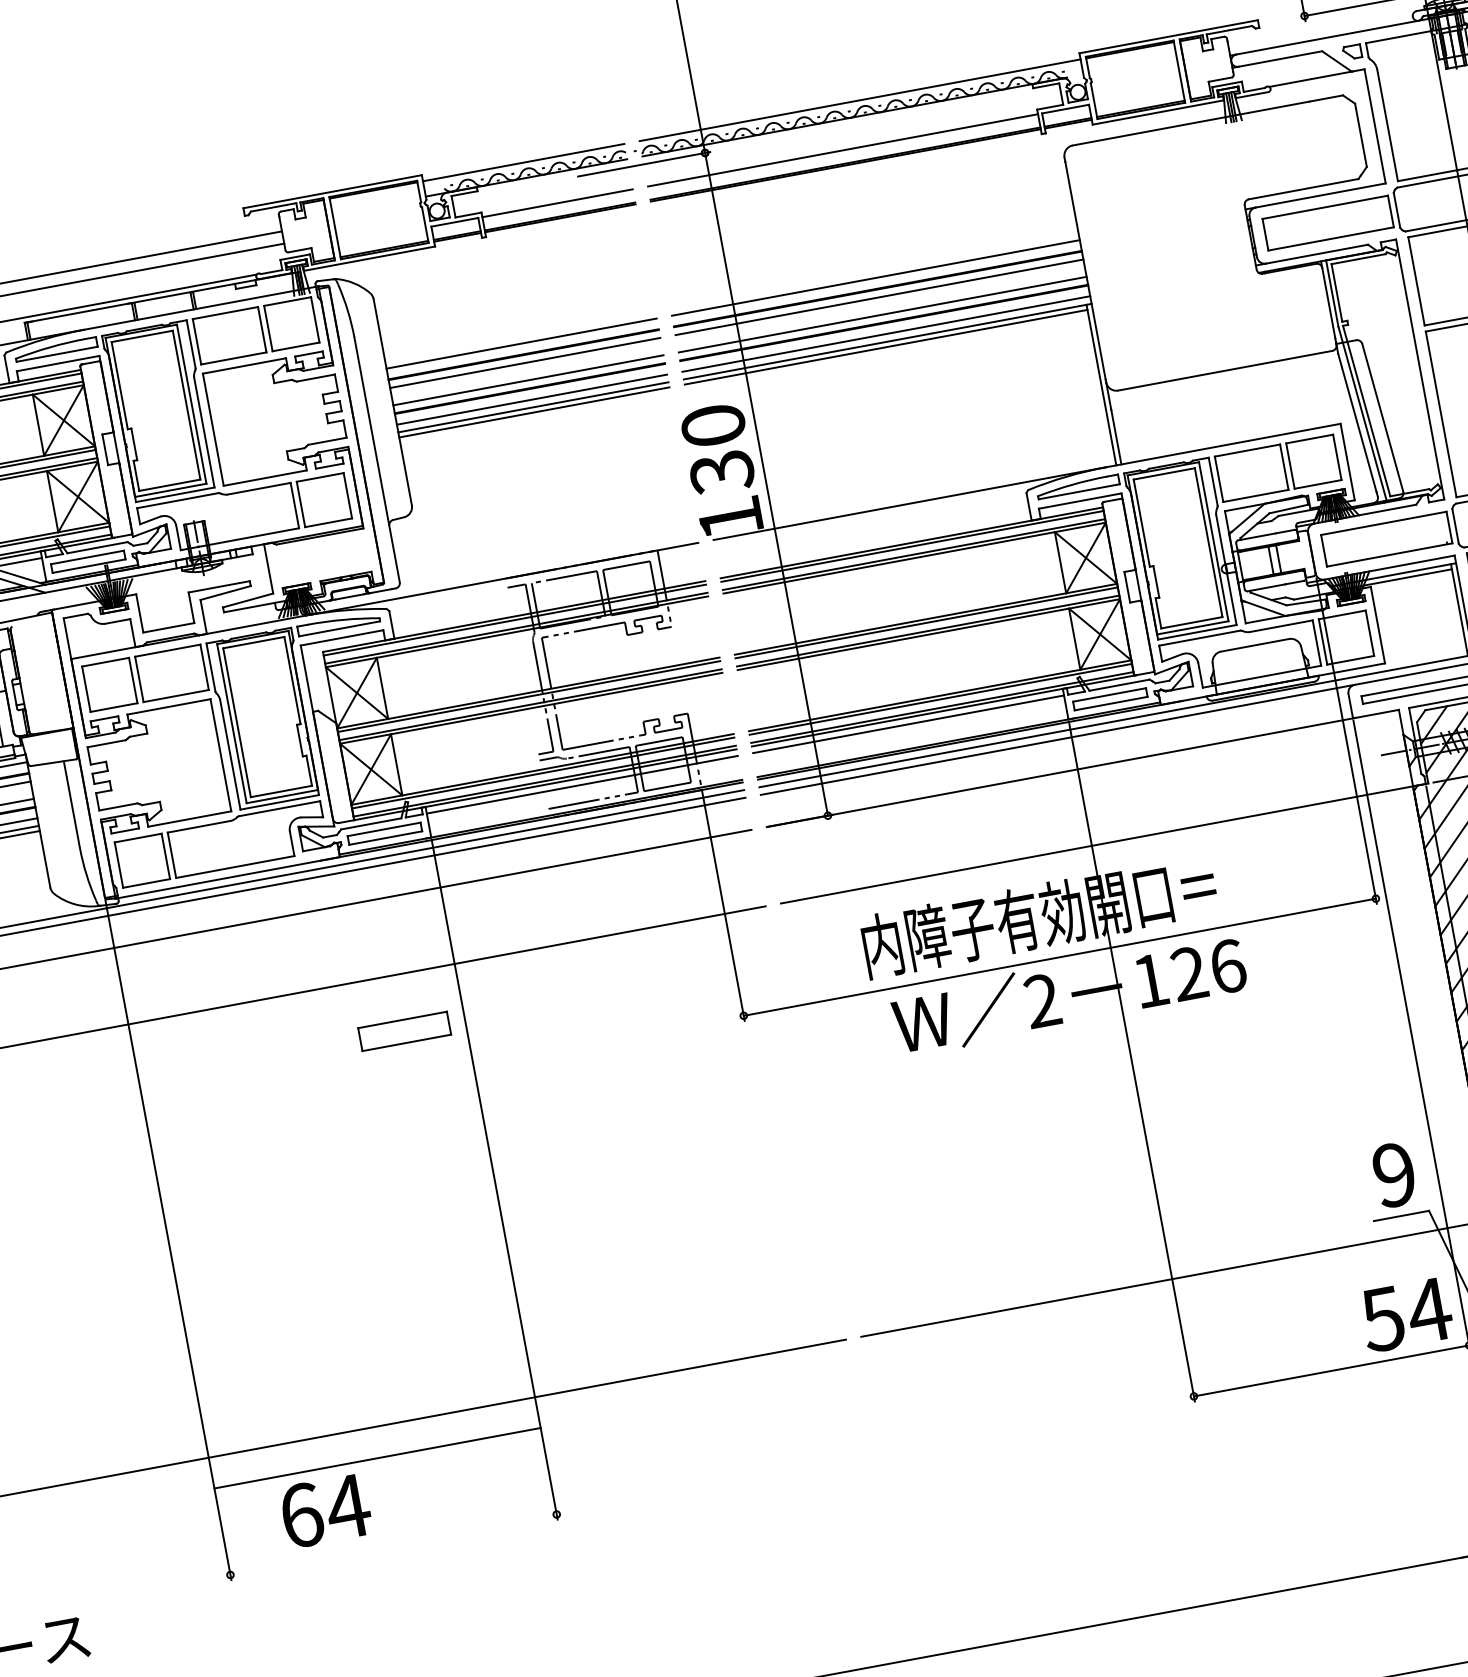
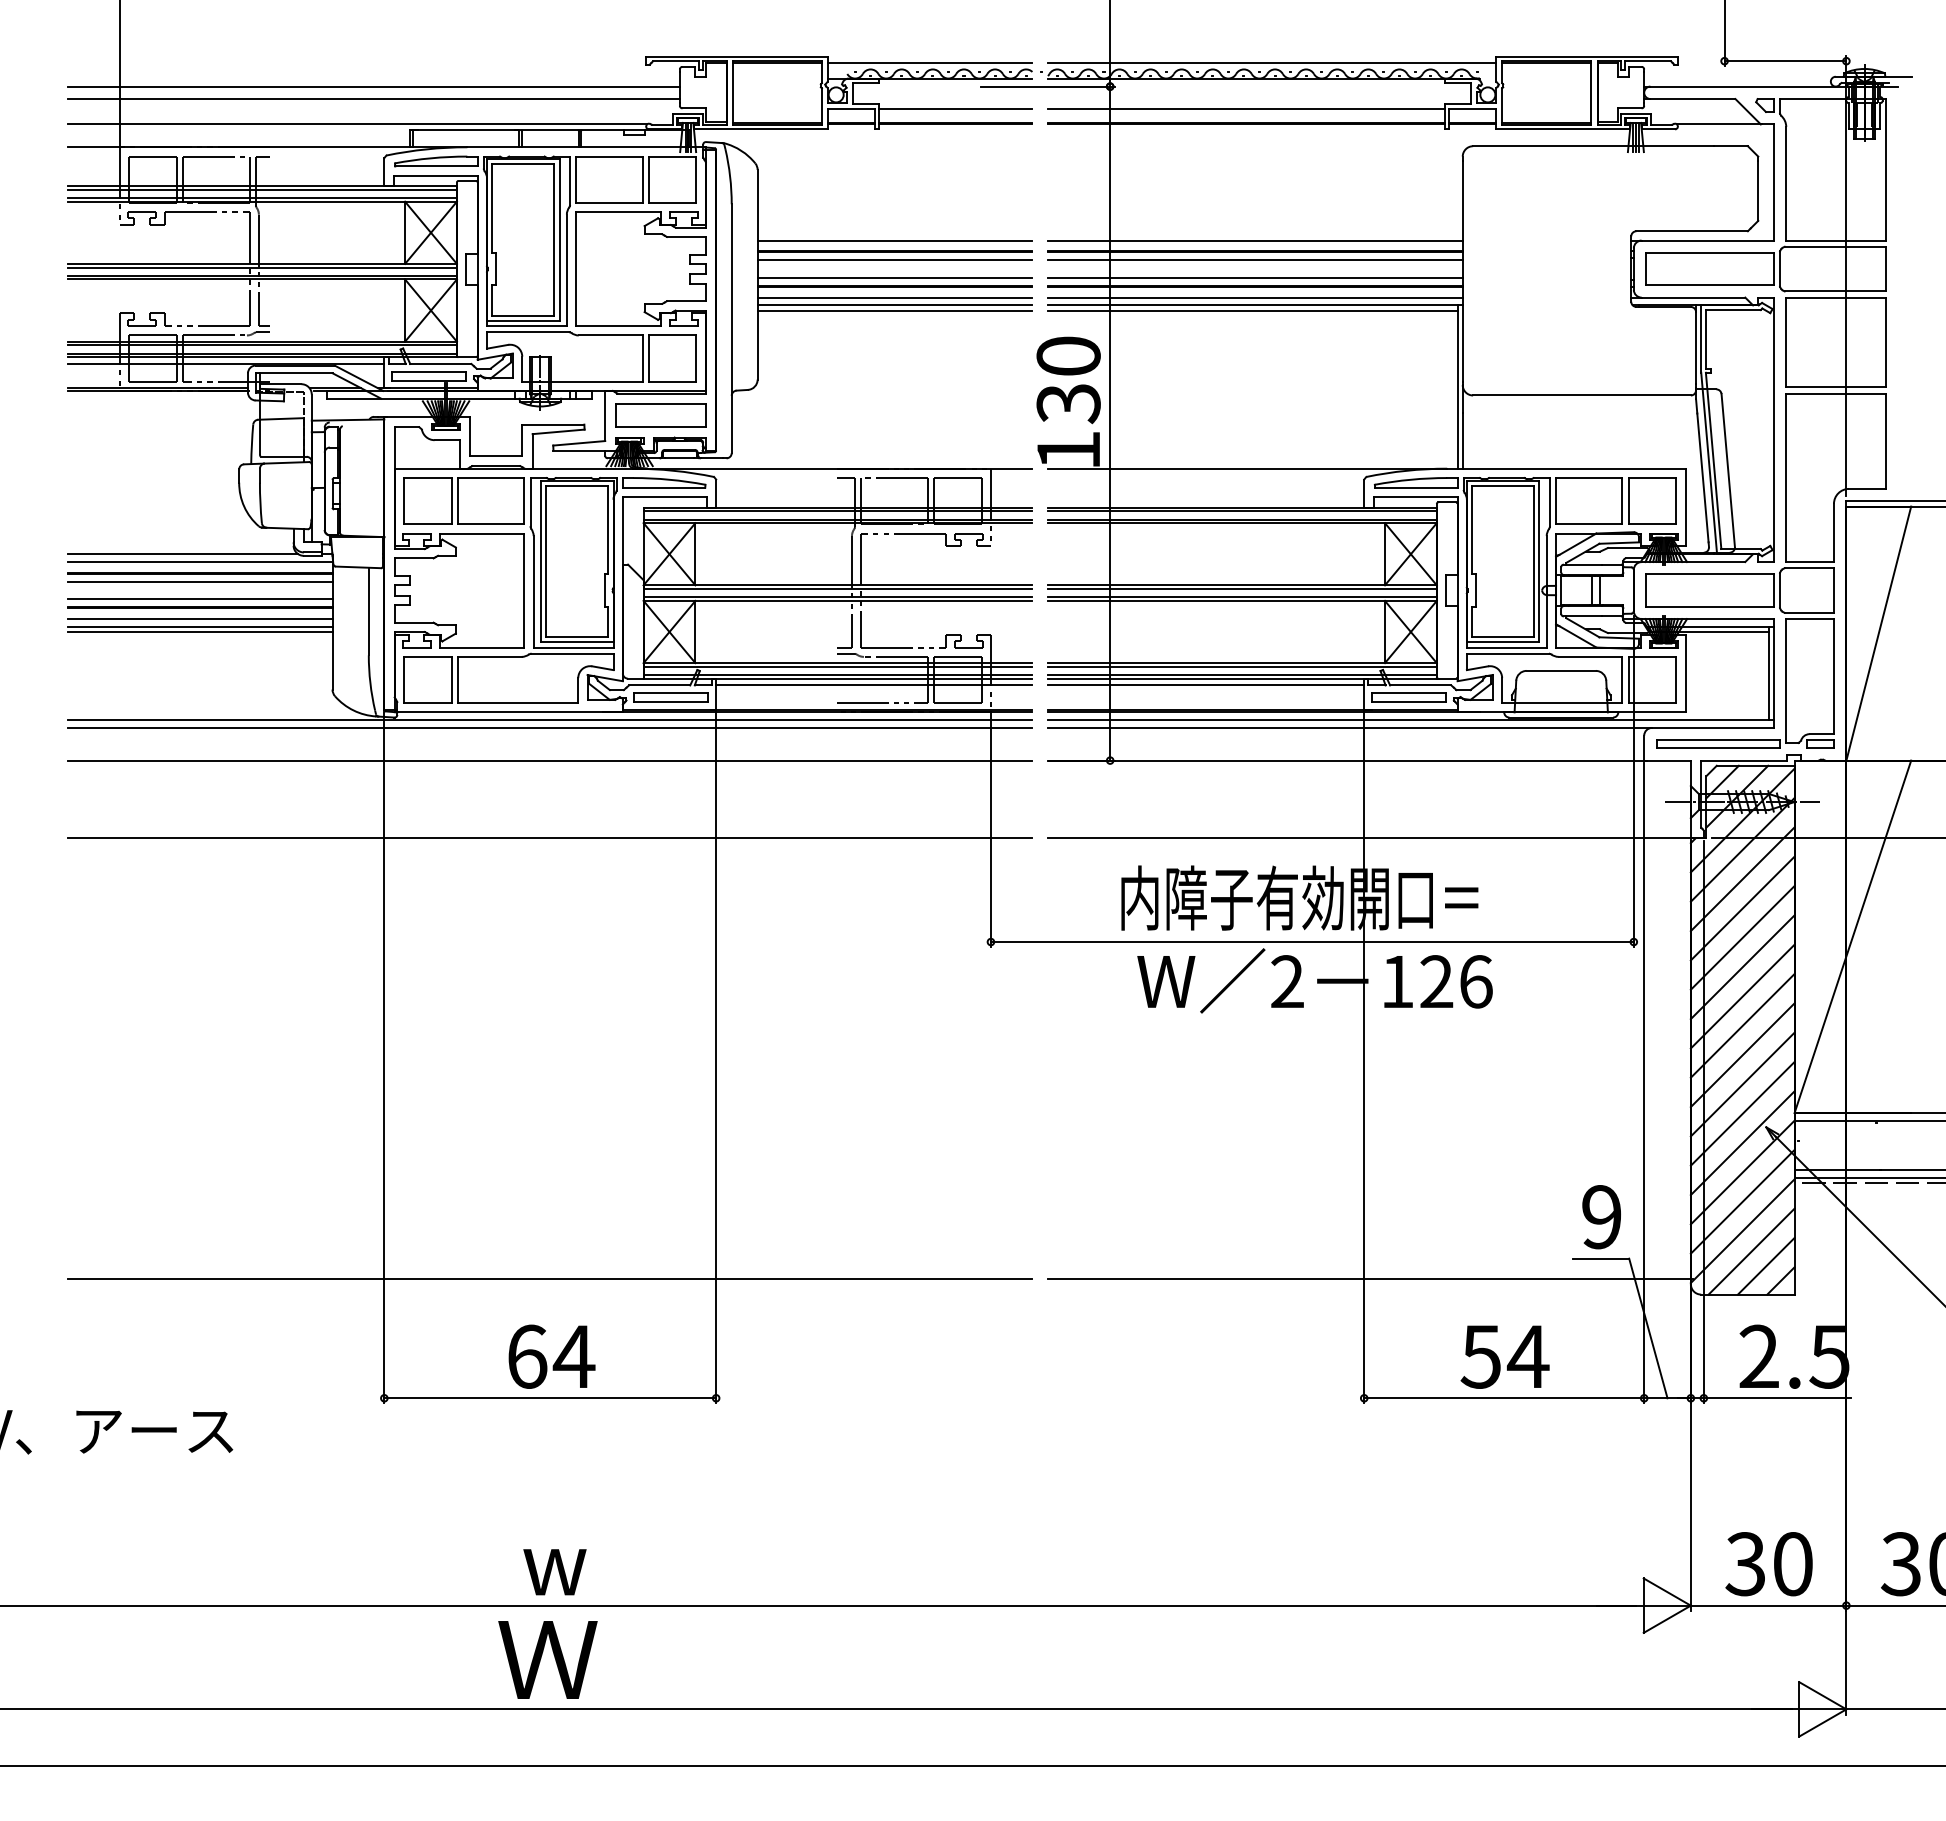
part: (404, 1031) -> (660, 415), moved
text: (1405, 1314) -> (1504, 1356), moved
line: (377, 1458) -> (550, 1398), moved
text: (325, 1510) -> (551, 1356), moved

